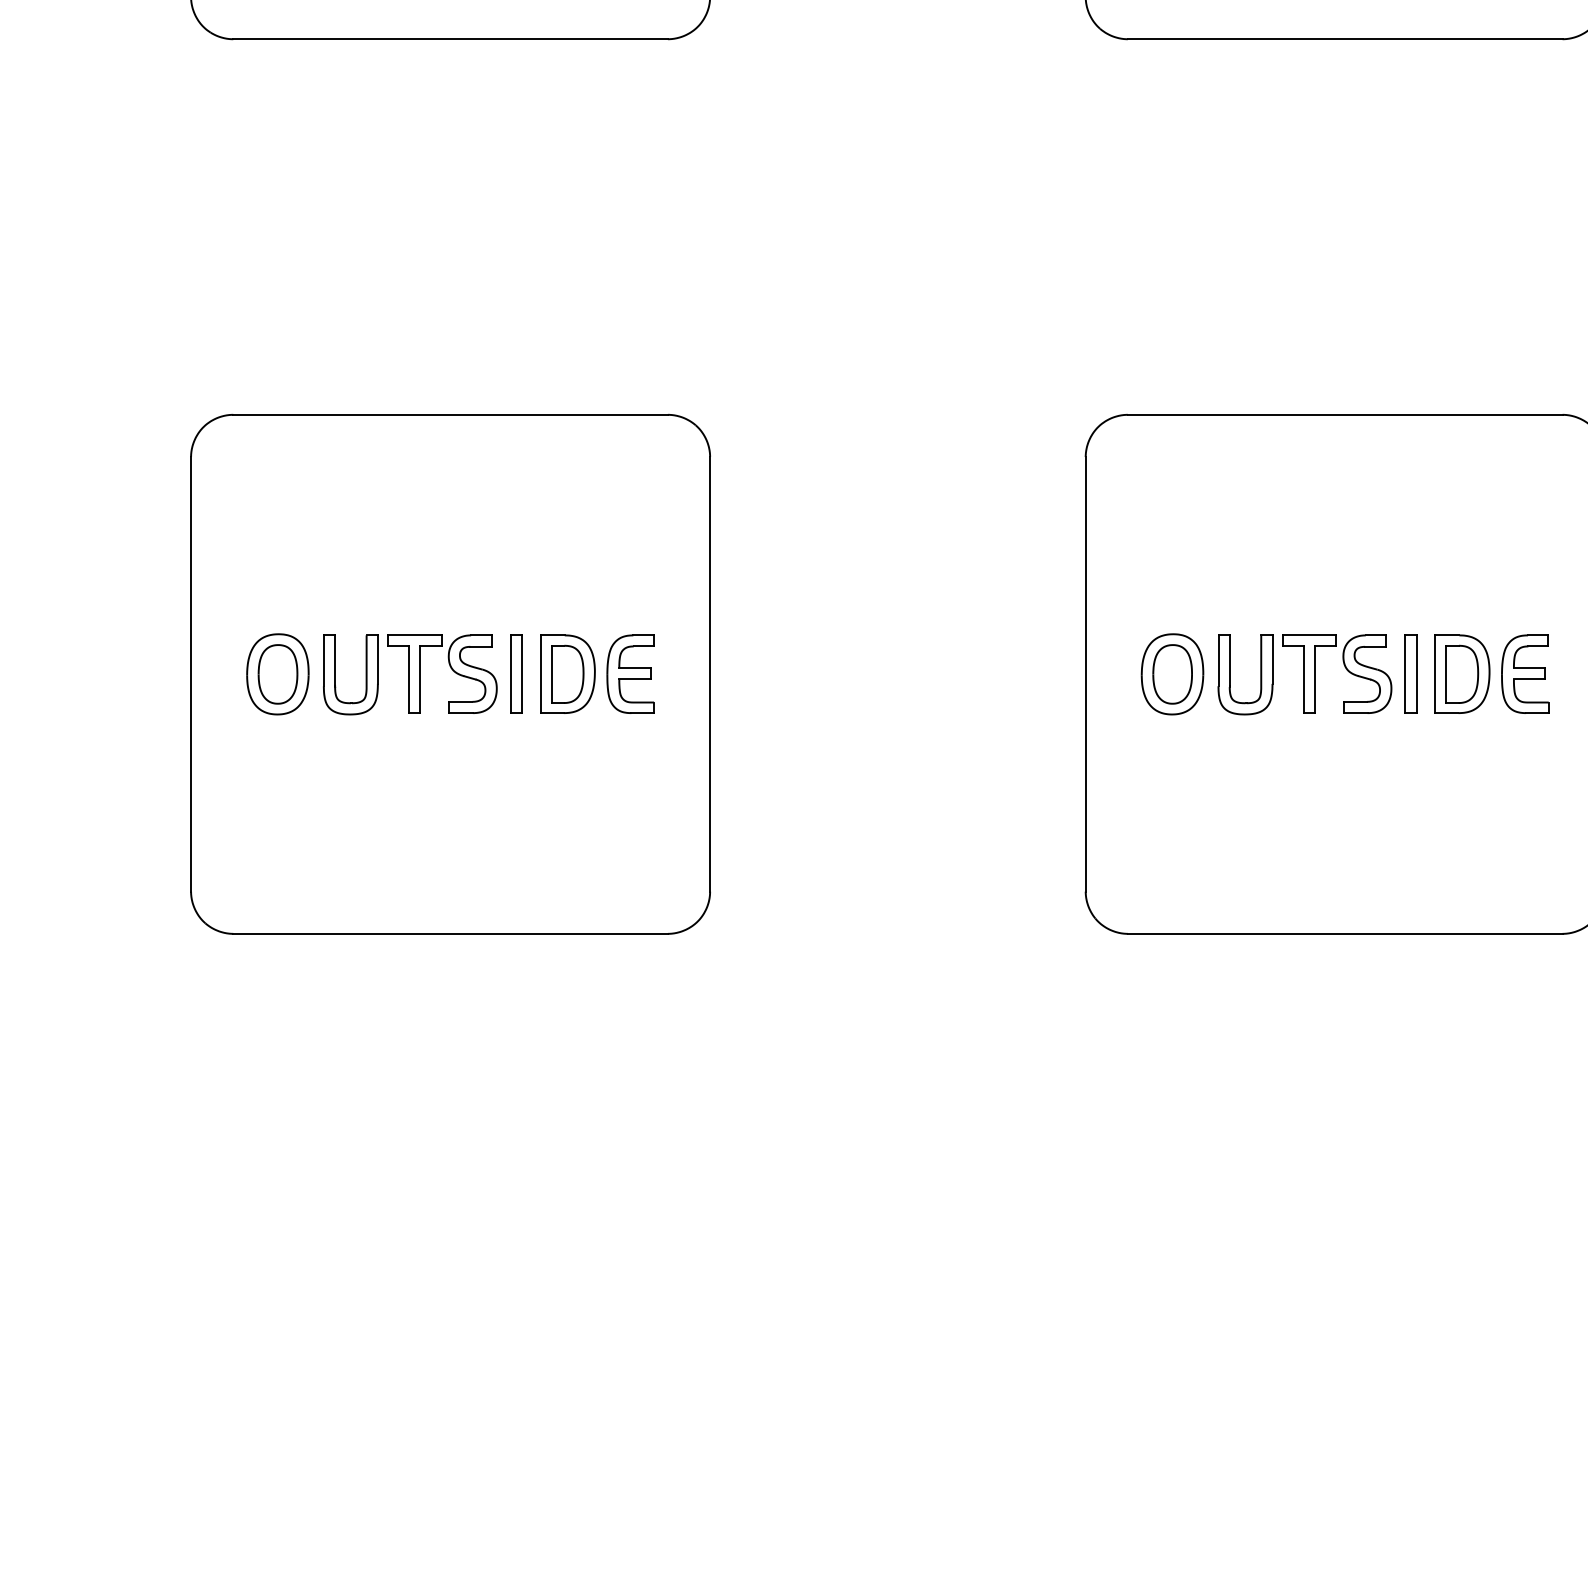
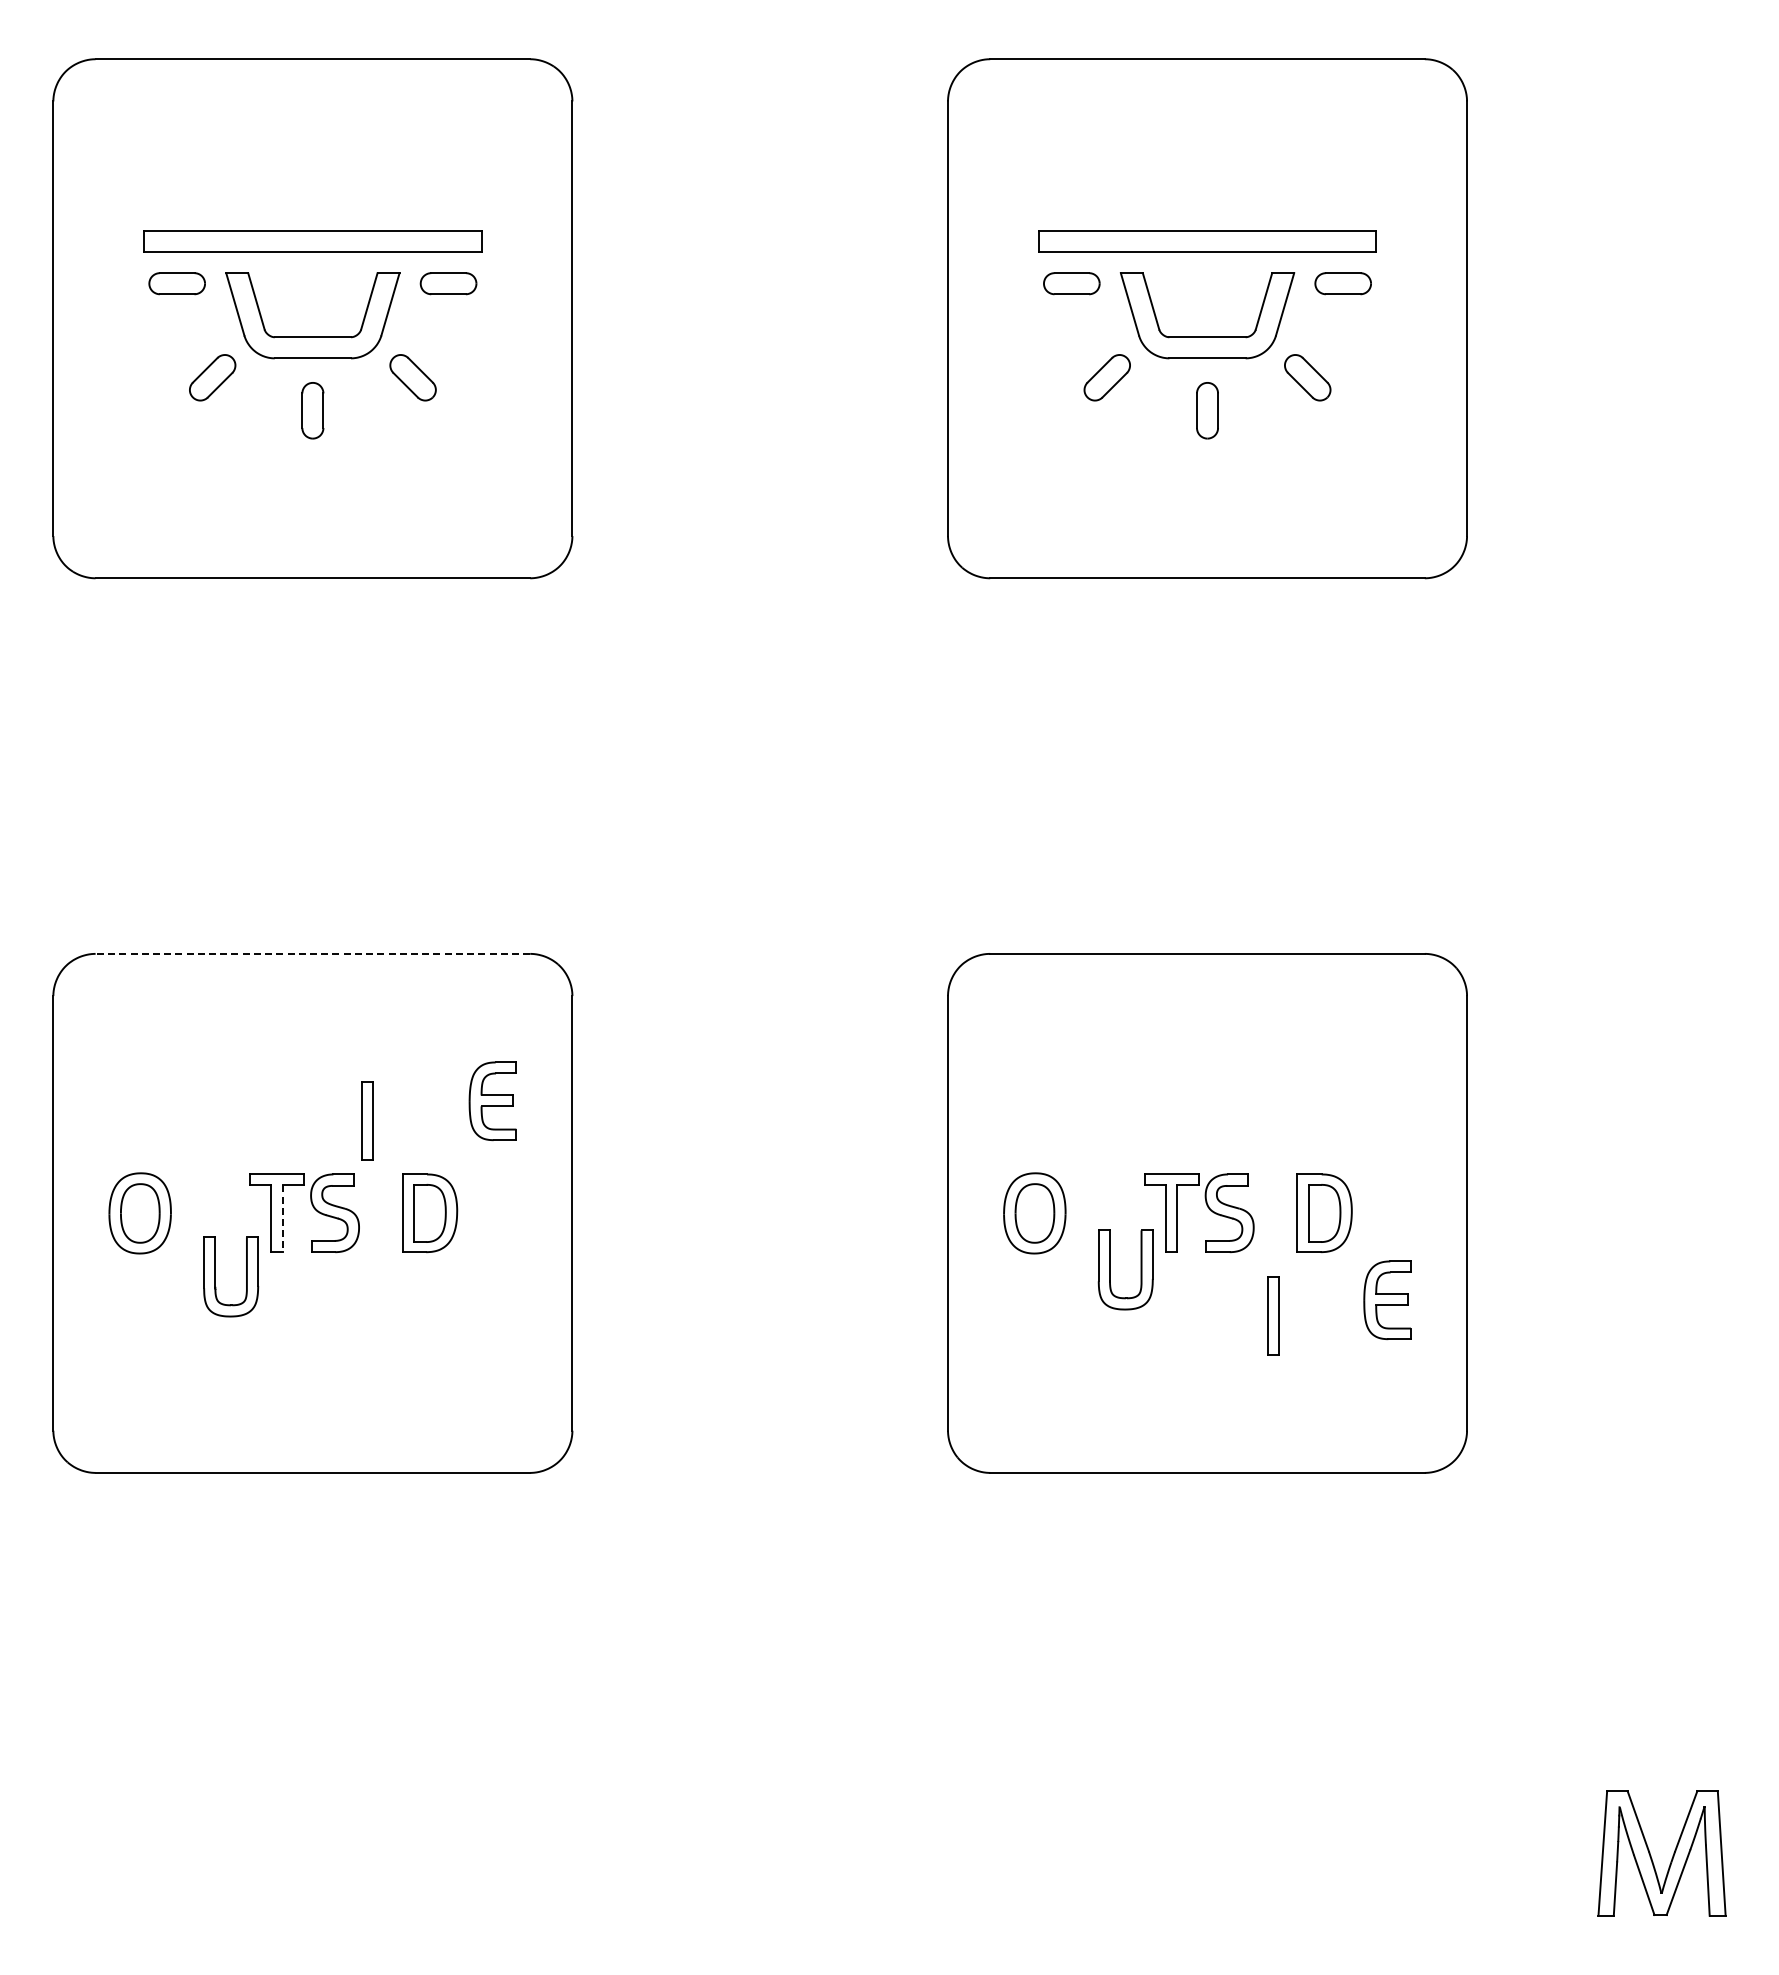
line: (450, 414) -> (312, 953), solid -> dashed
part: (516, 673) -> (367, 1120), moved
part: (1411, 673) -> (1273, 1315), moved
part: (366, 674) -> (246, 1276), moved
part: (630, 674) -> (492, 1101), moved
part: (1230, 674) -> (1110, 1269), moved
part: (1525, 674) -> (1387, 1300), moved
line: (420, 680) -> (282, 1219), solid -> dashed

